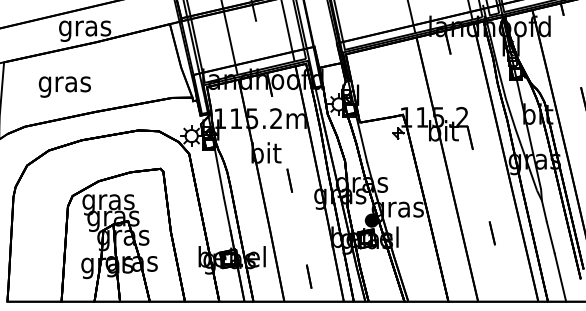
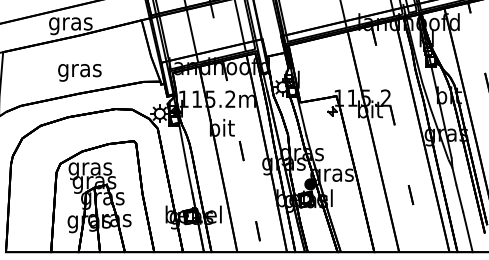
text: (64, 86) -> (79, 72), moved

